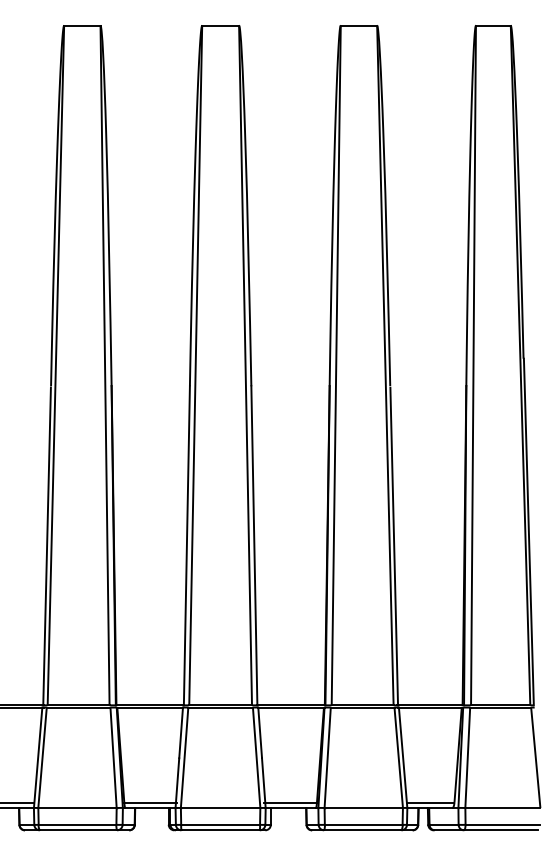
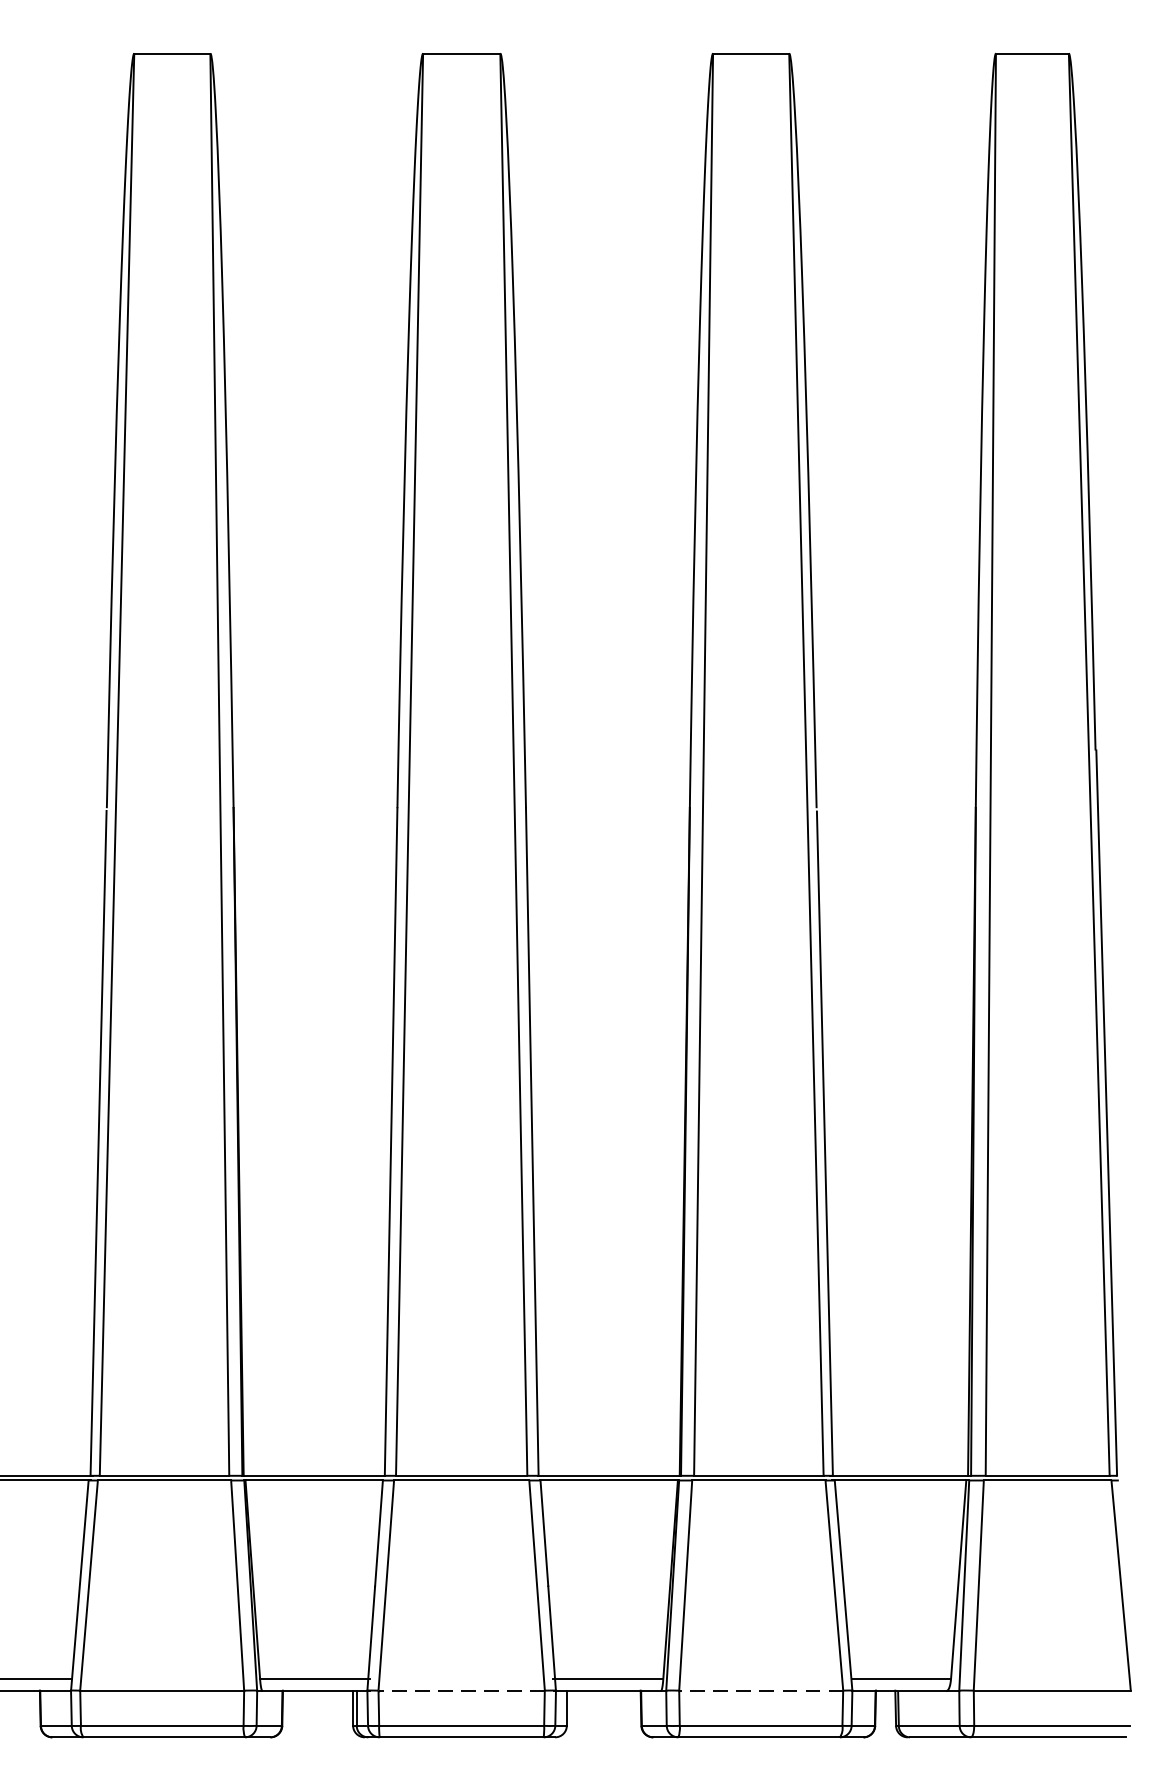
line: (220, 807) -> (461, 1689), solid -> dashed
line: (363, 807) -> (760, 1689), solid -> dashed

